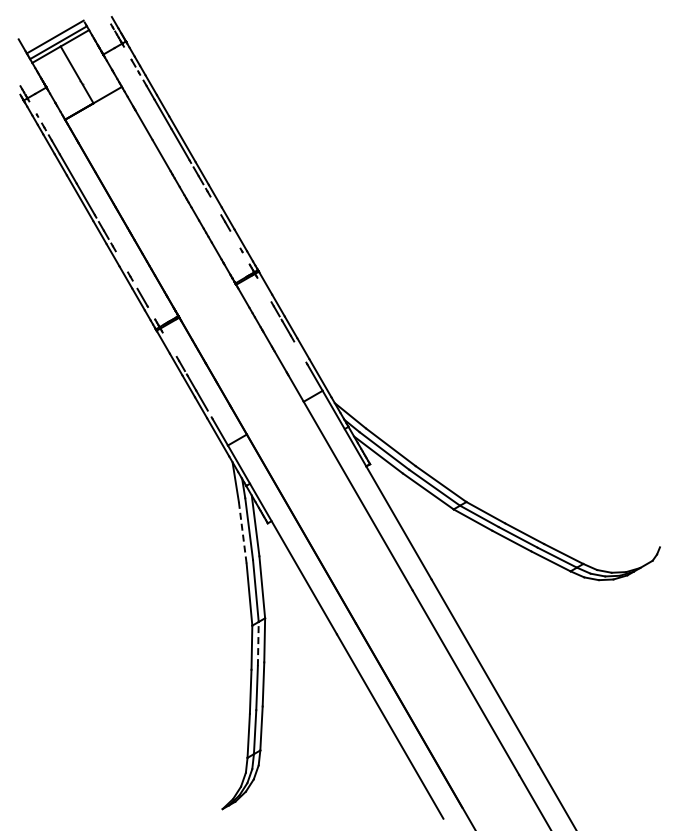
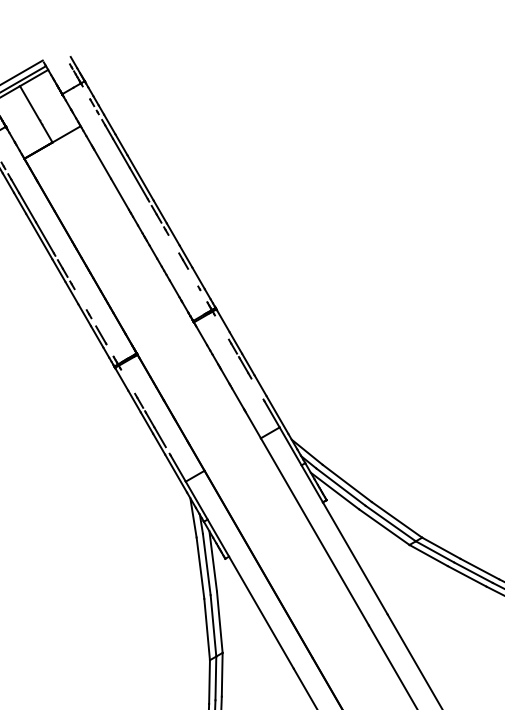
line: (242, 533) -> (200, 568), dashed -> solid
line: (258, 643) -> (216, 677), dashed -> solid

